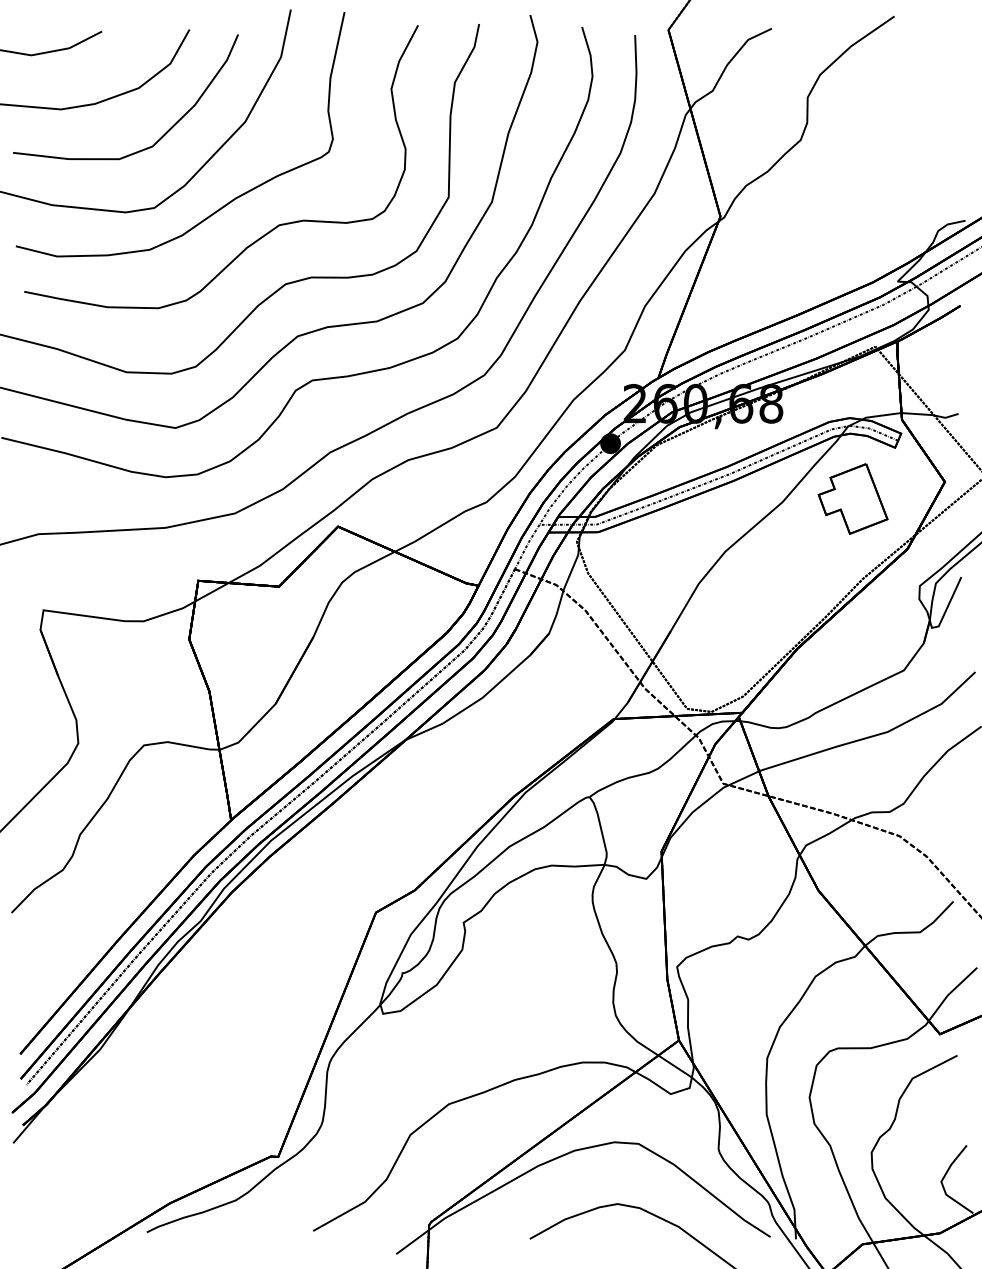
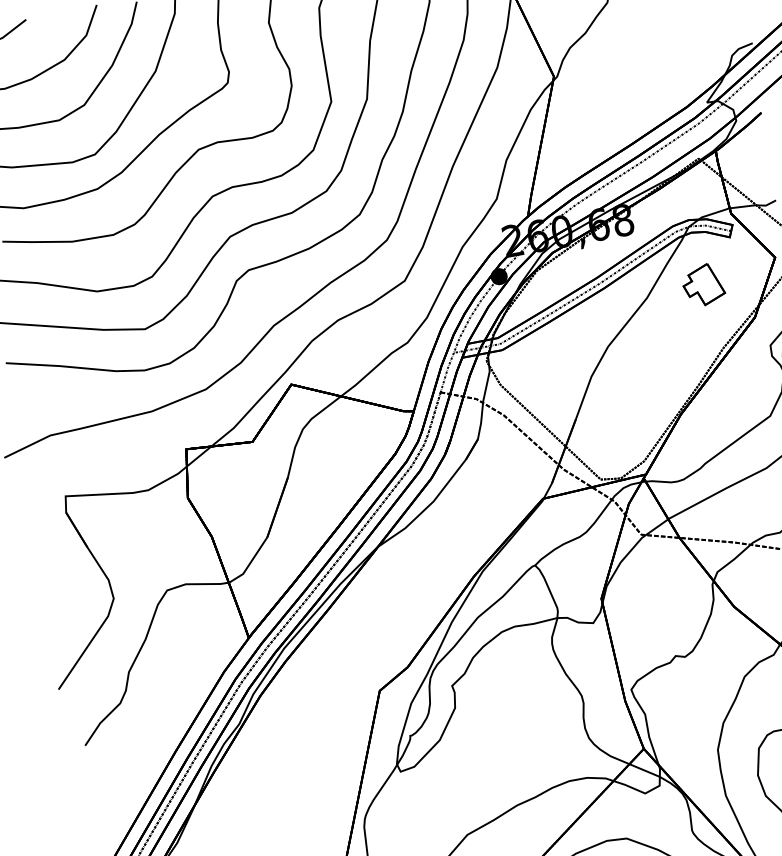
part: (852, 498) -> (702, 284), size x0.7

